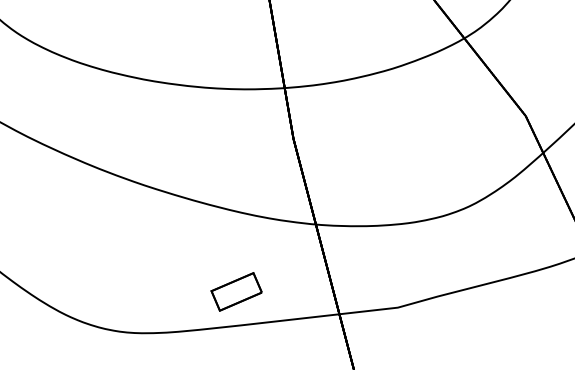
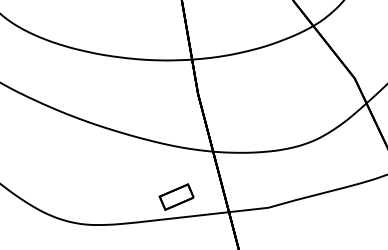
part: (236, 290) -> (176, 196), moved

